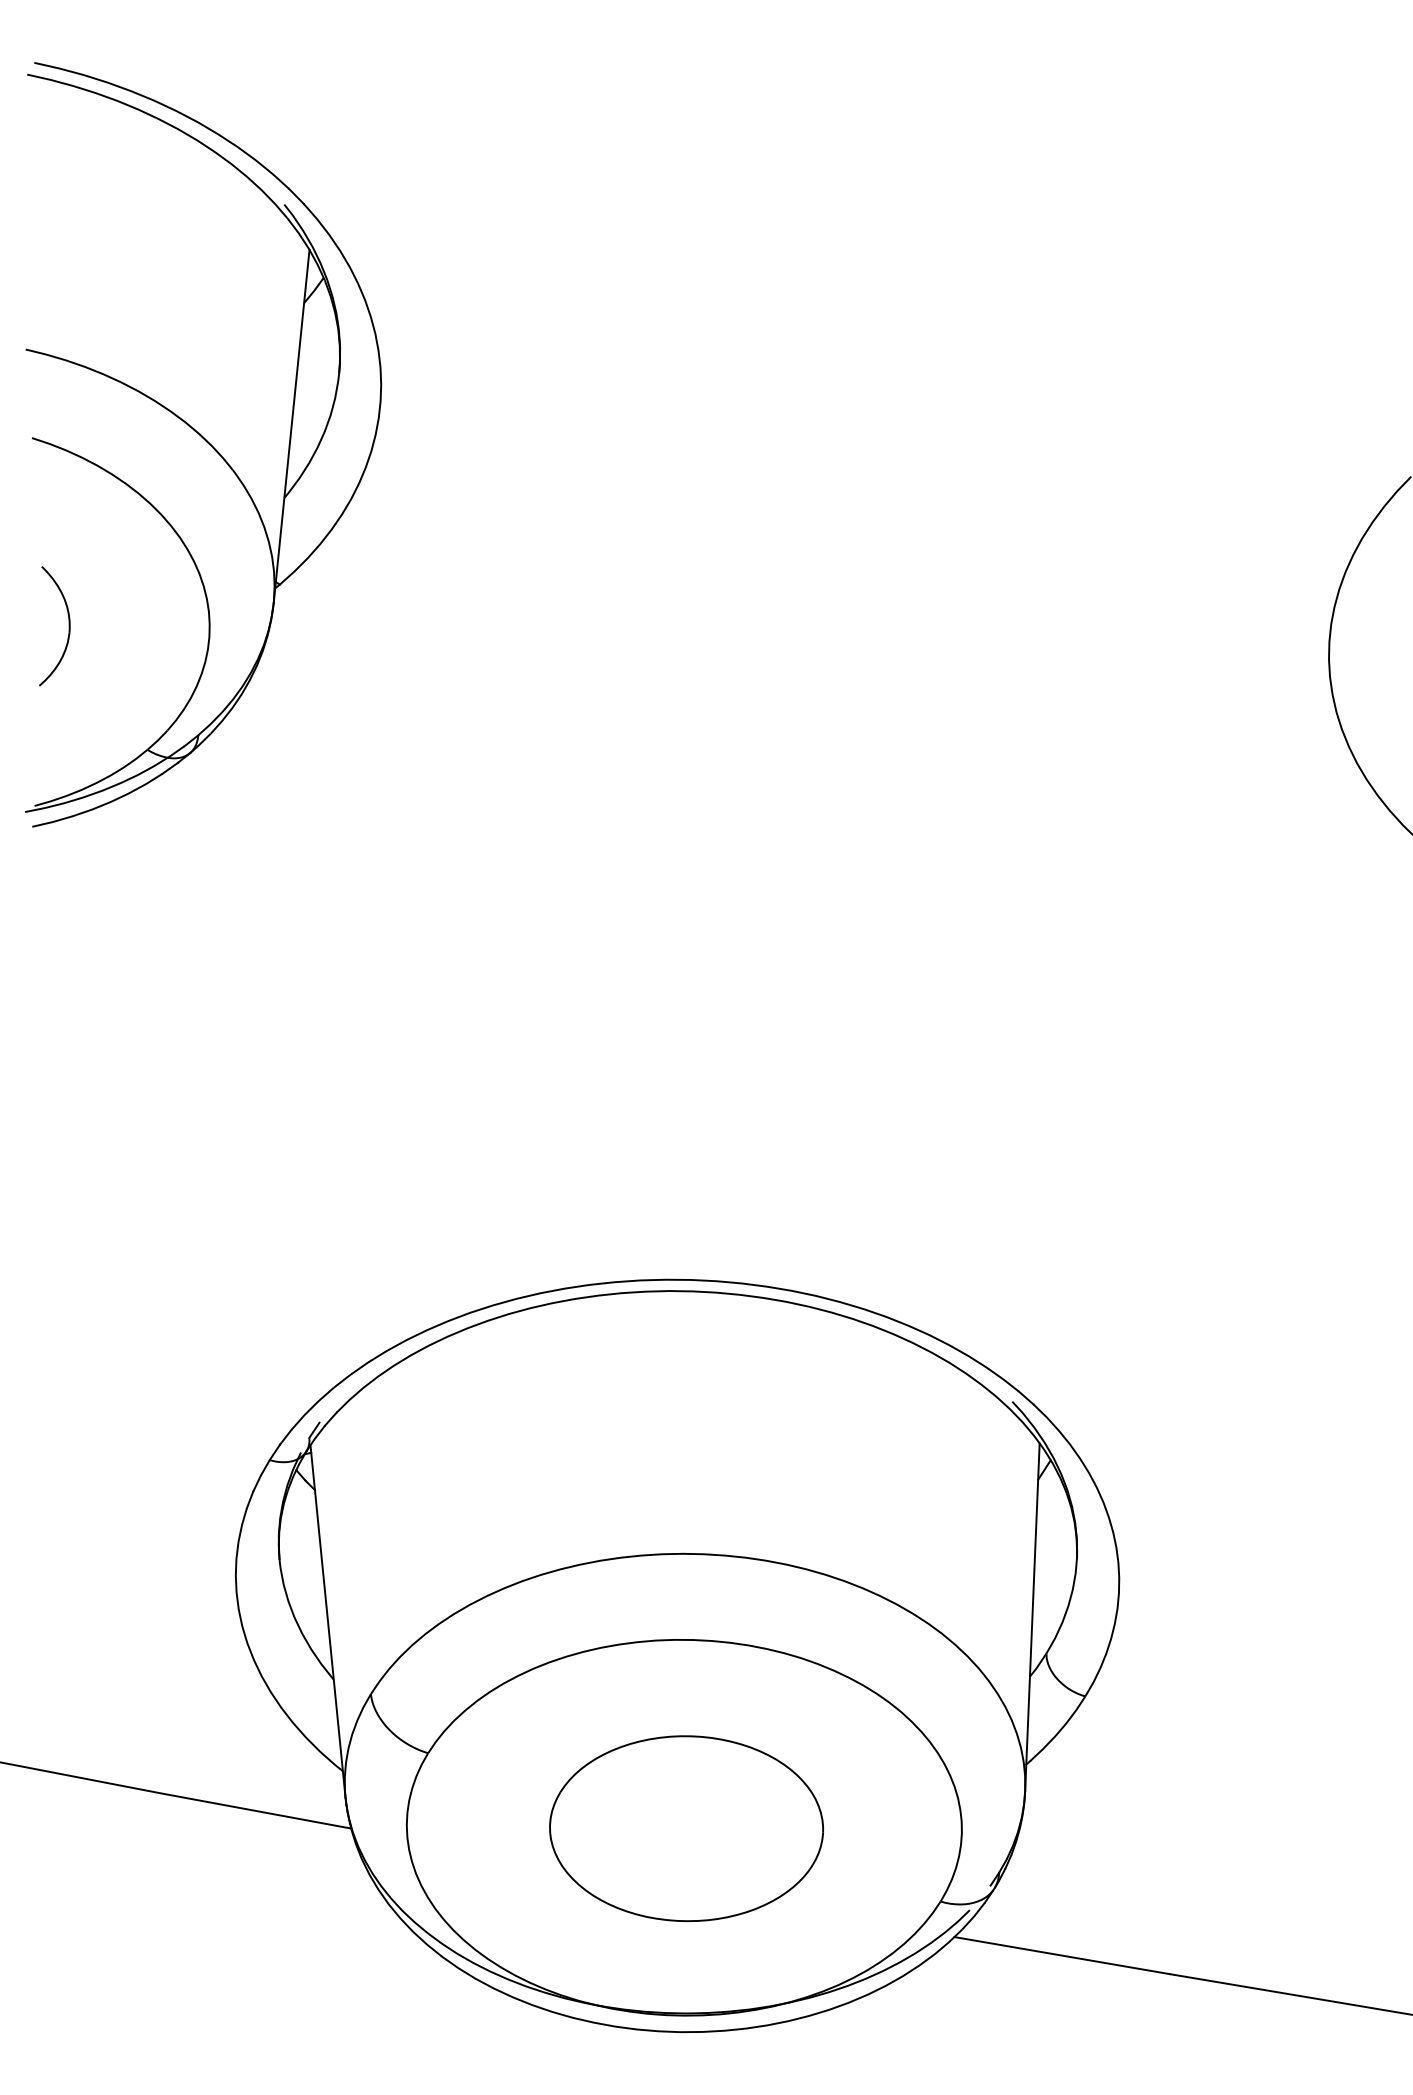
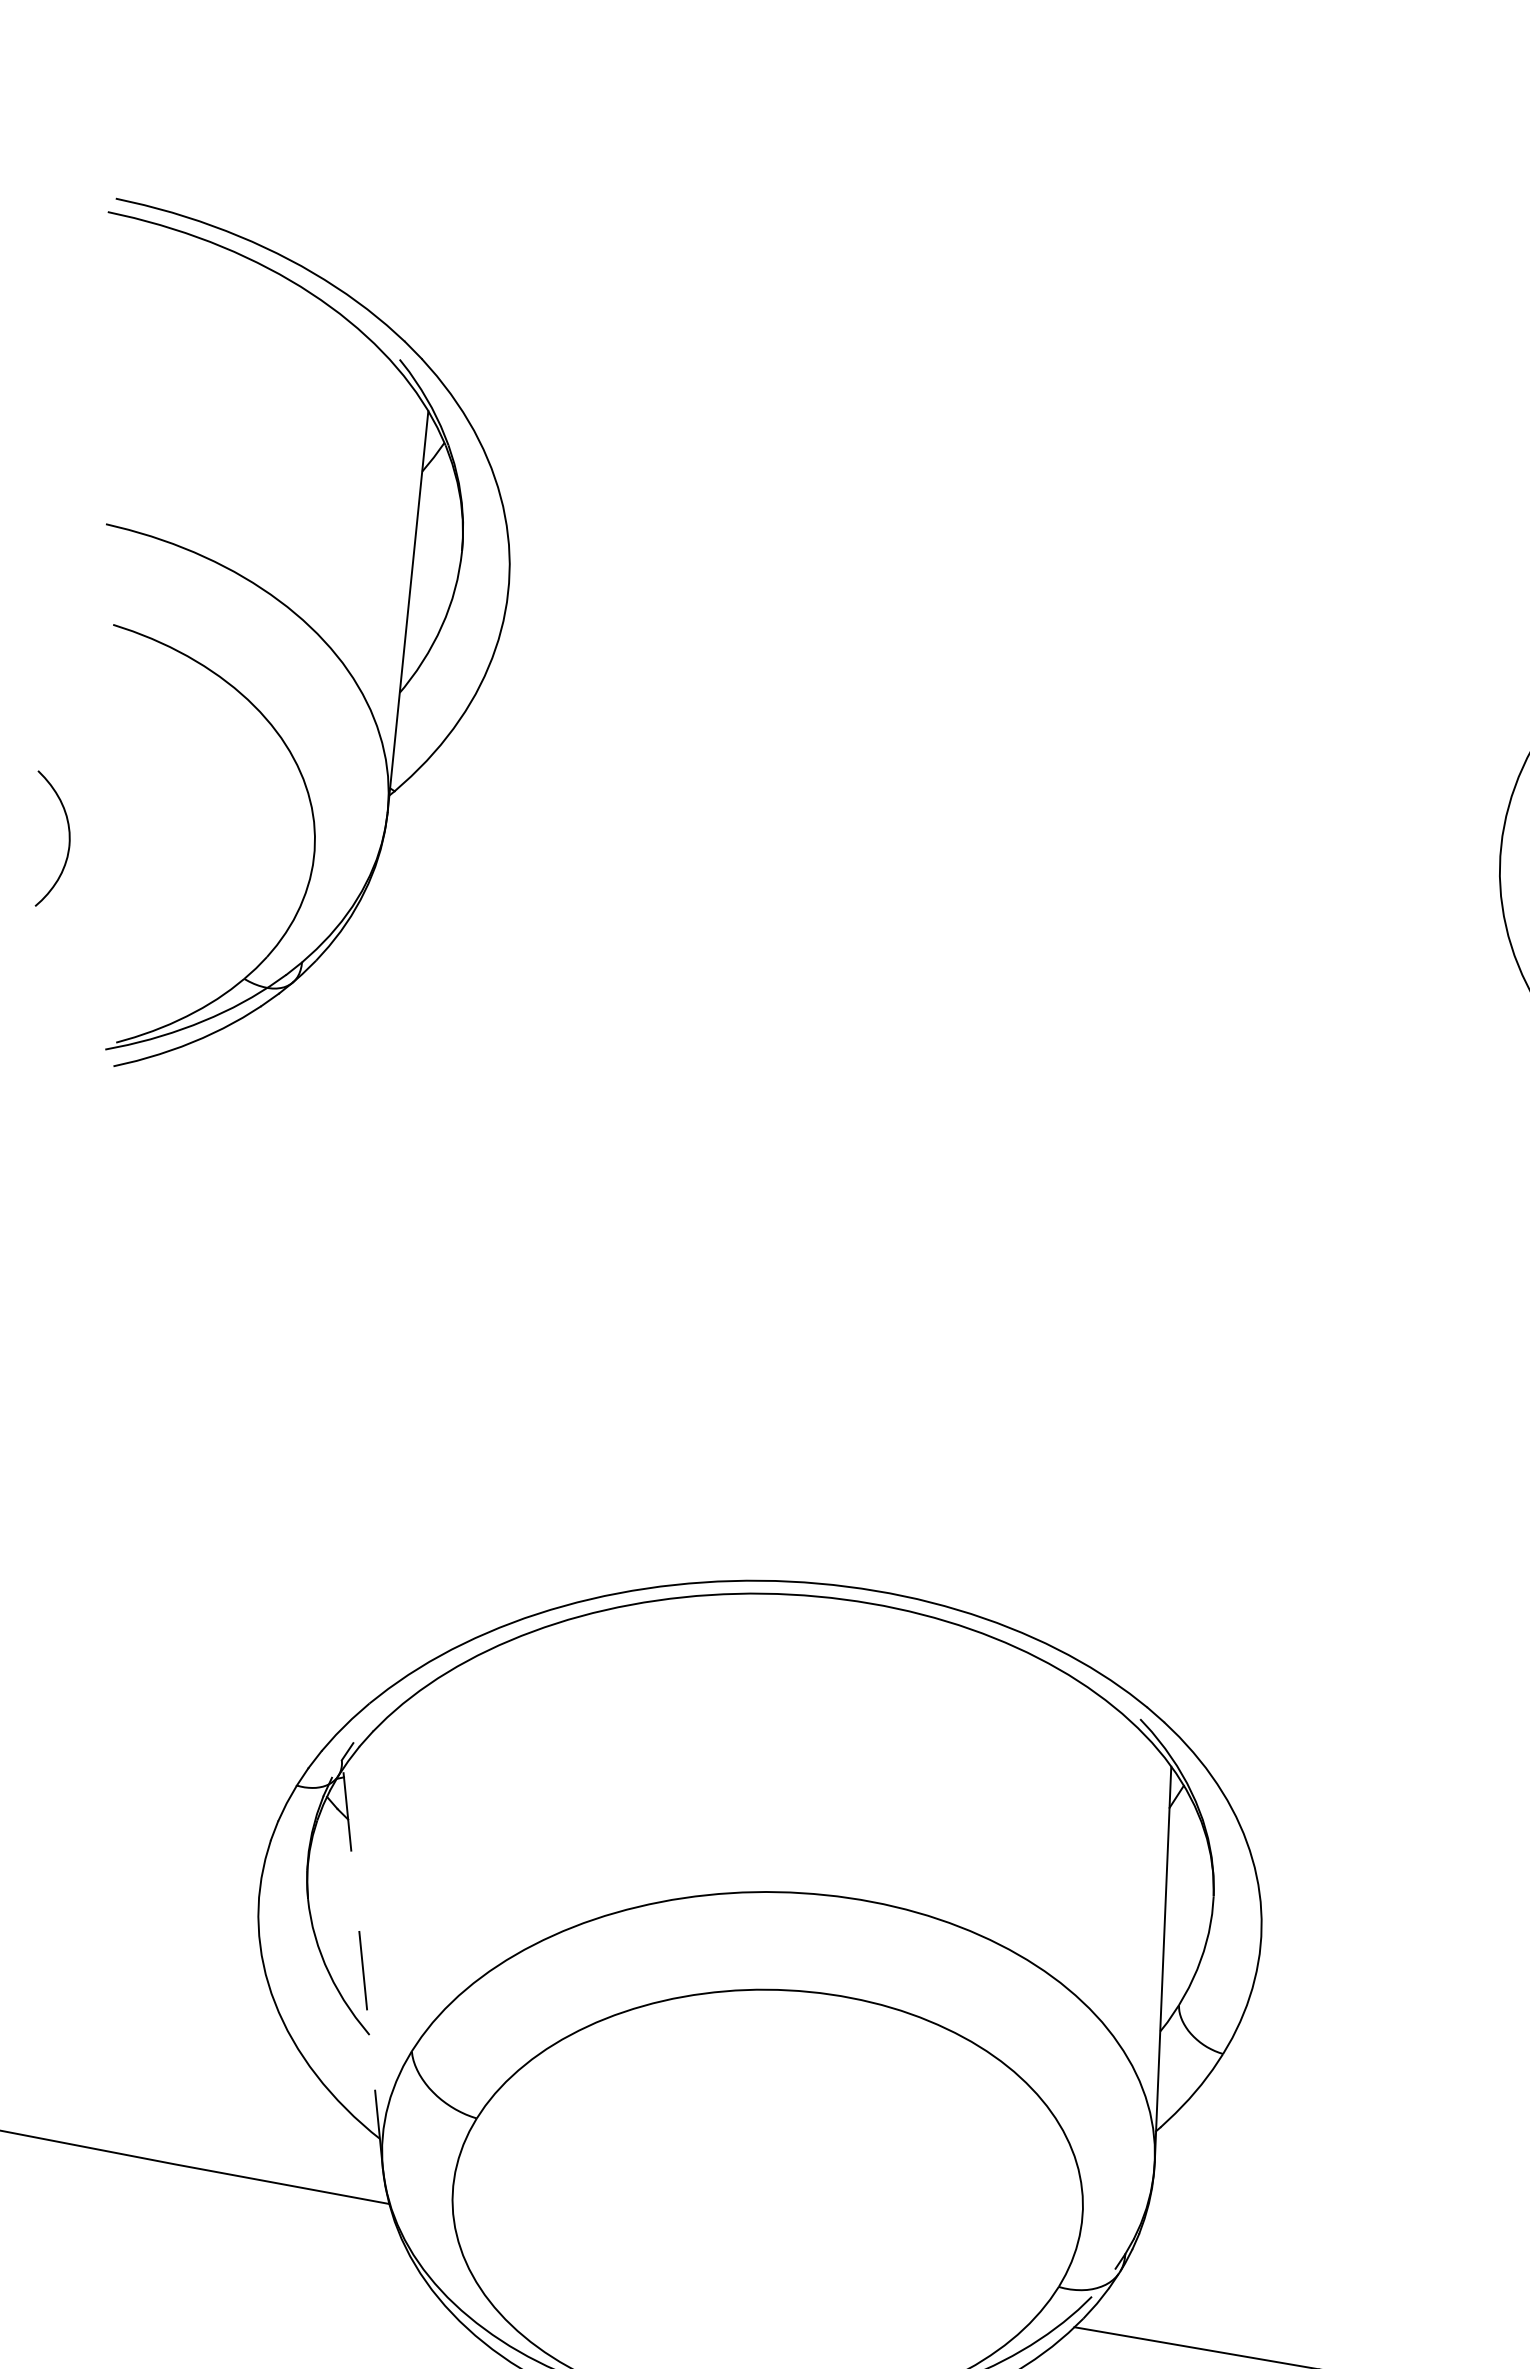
part: (203, 444) -> (307, 632), moved
line: (327, 1621) -> (362, 1968), solid -> dashed
part: (686, 1828) -> (770, 2203), removed

